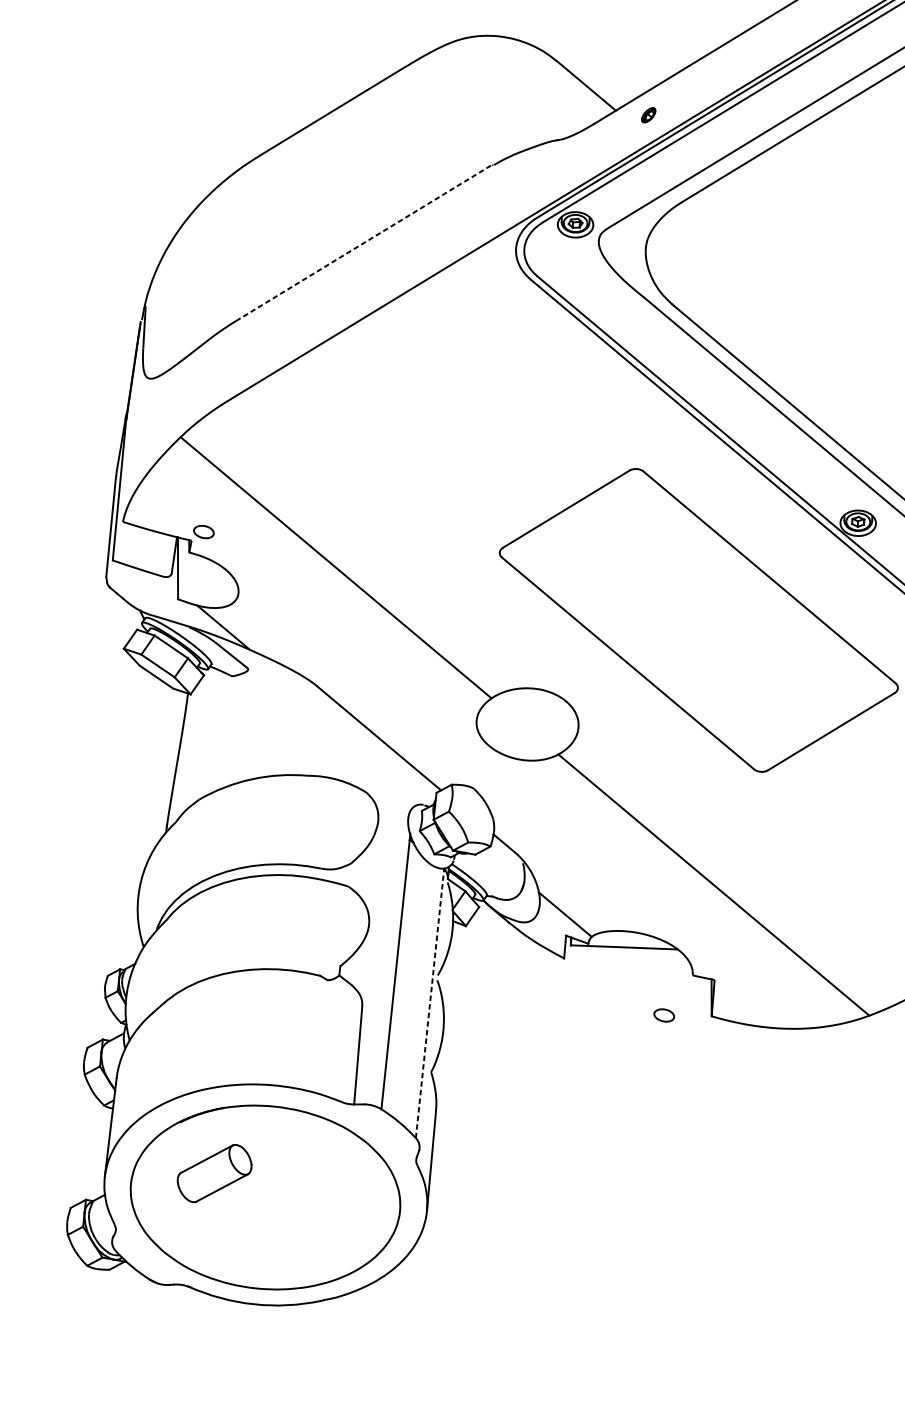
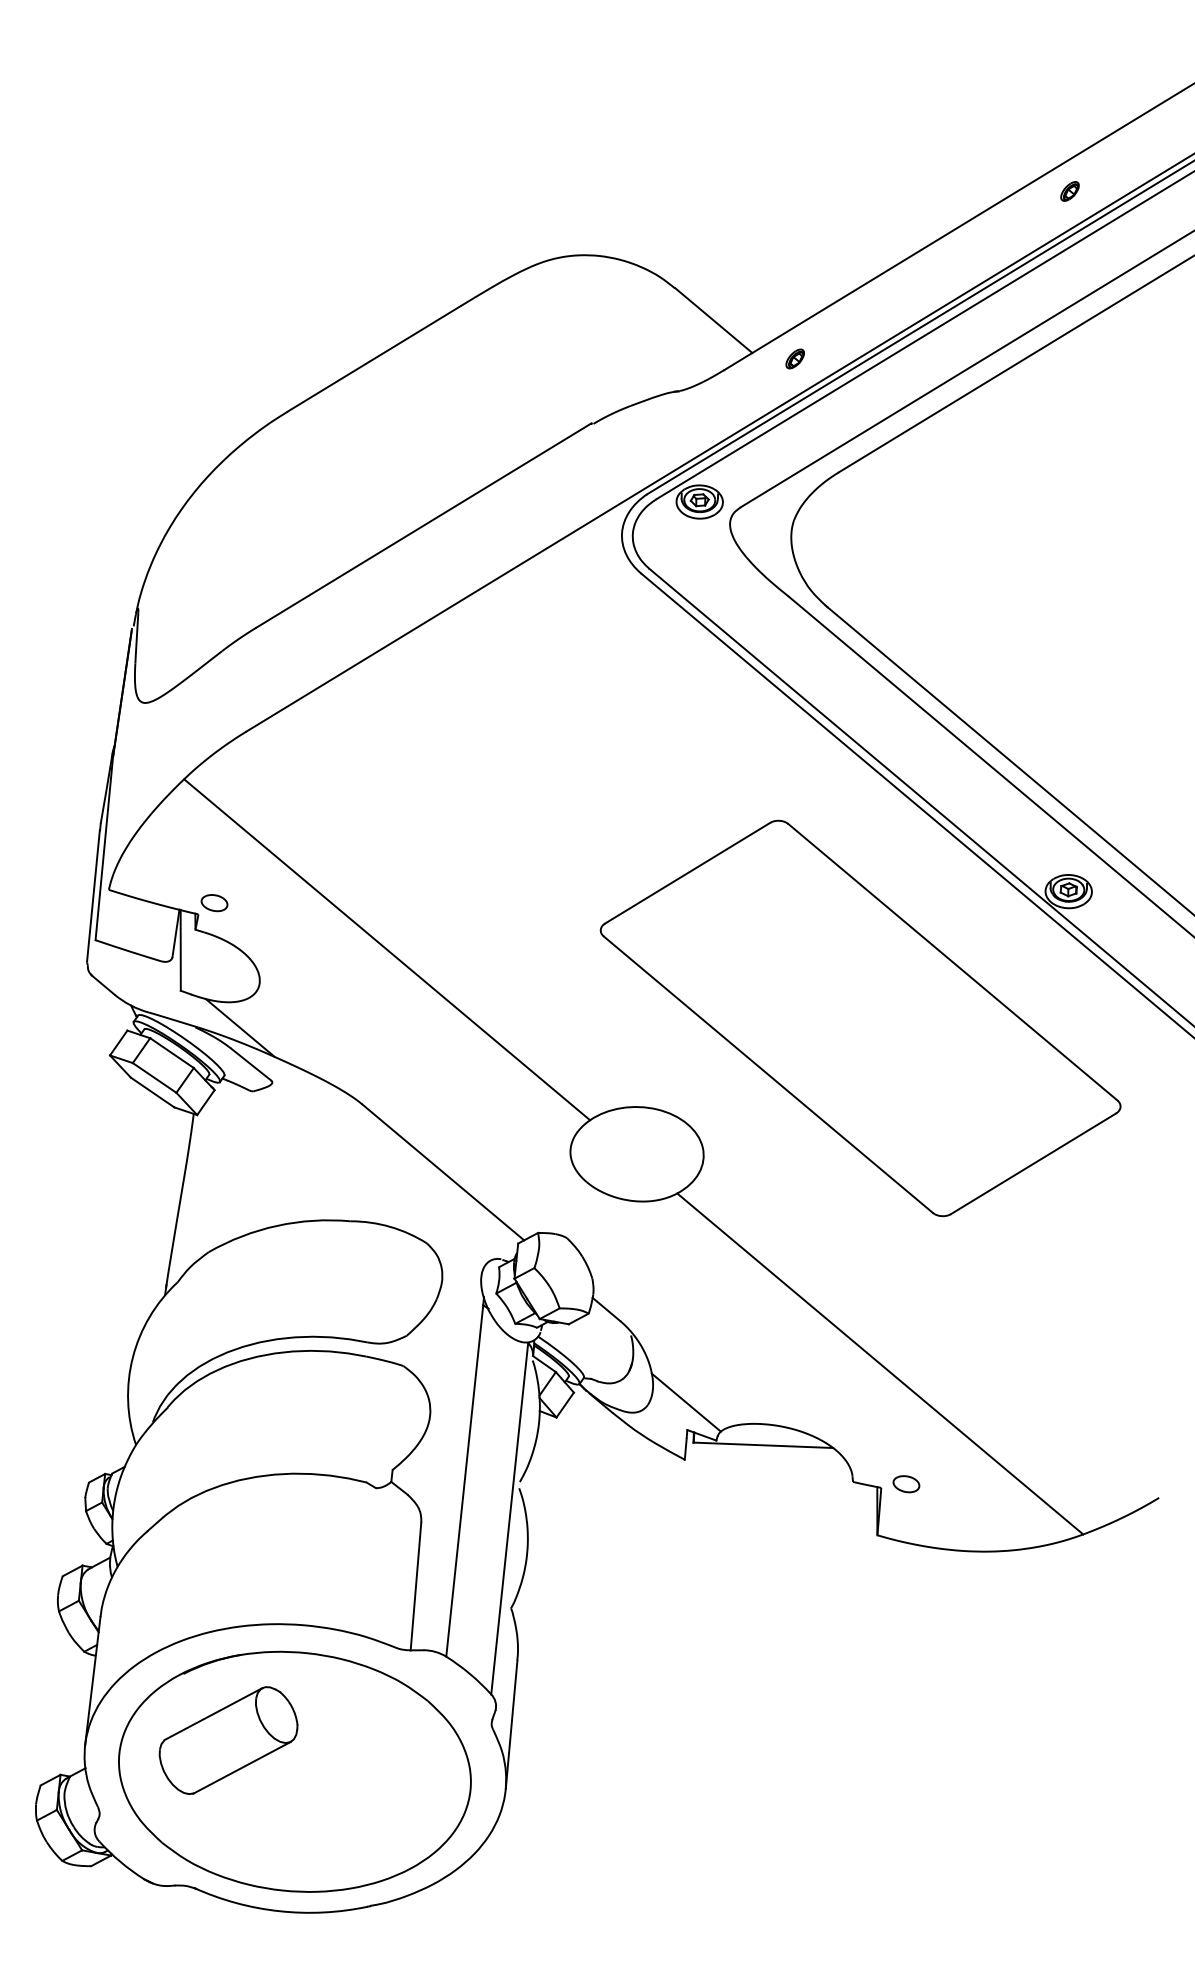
line: (364, 242) -> (424, 525), dashed -> solid
line: (429, 1003) -> (509, 1518), dashed -> solid
part: (664, 1015) -> (906, 1484), moved
part: (214, 1173) -> (228, 1740), size x1.43

